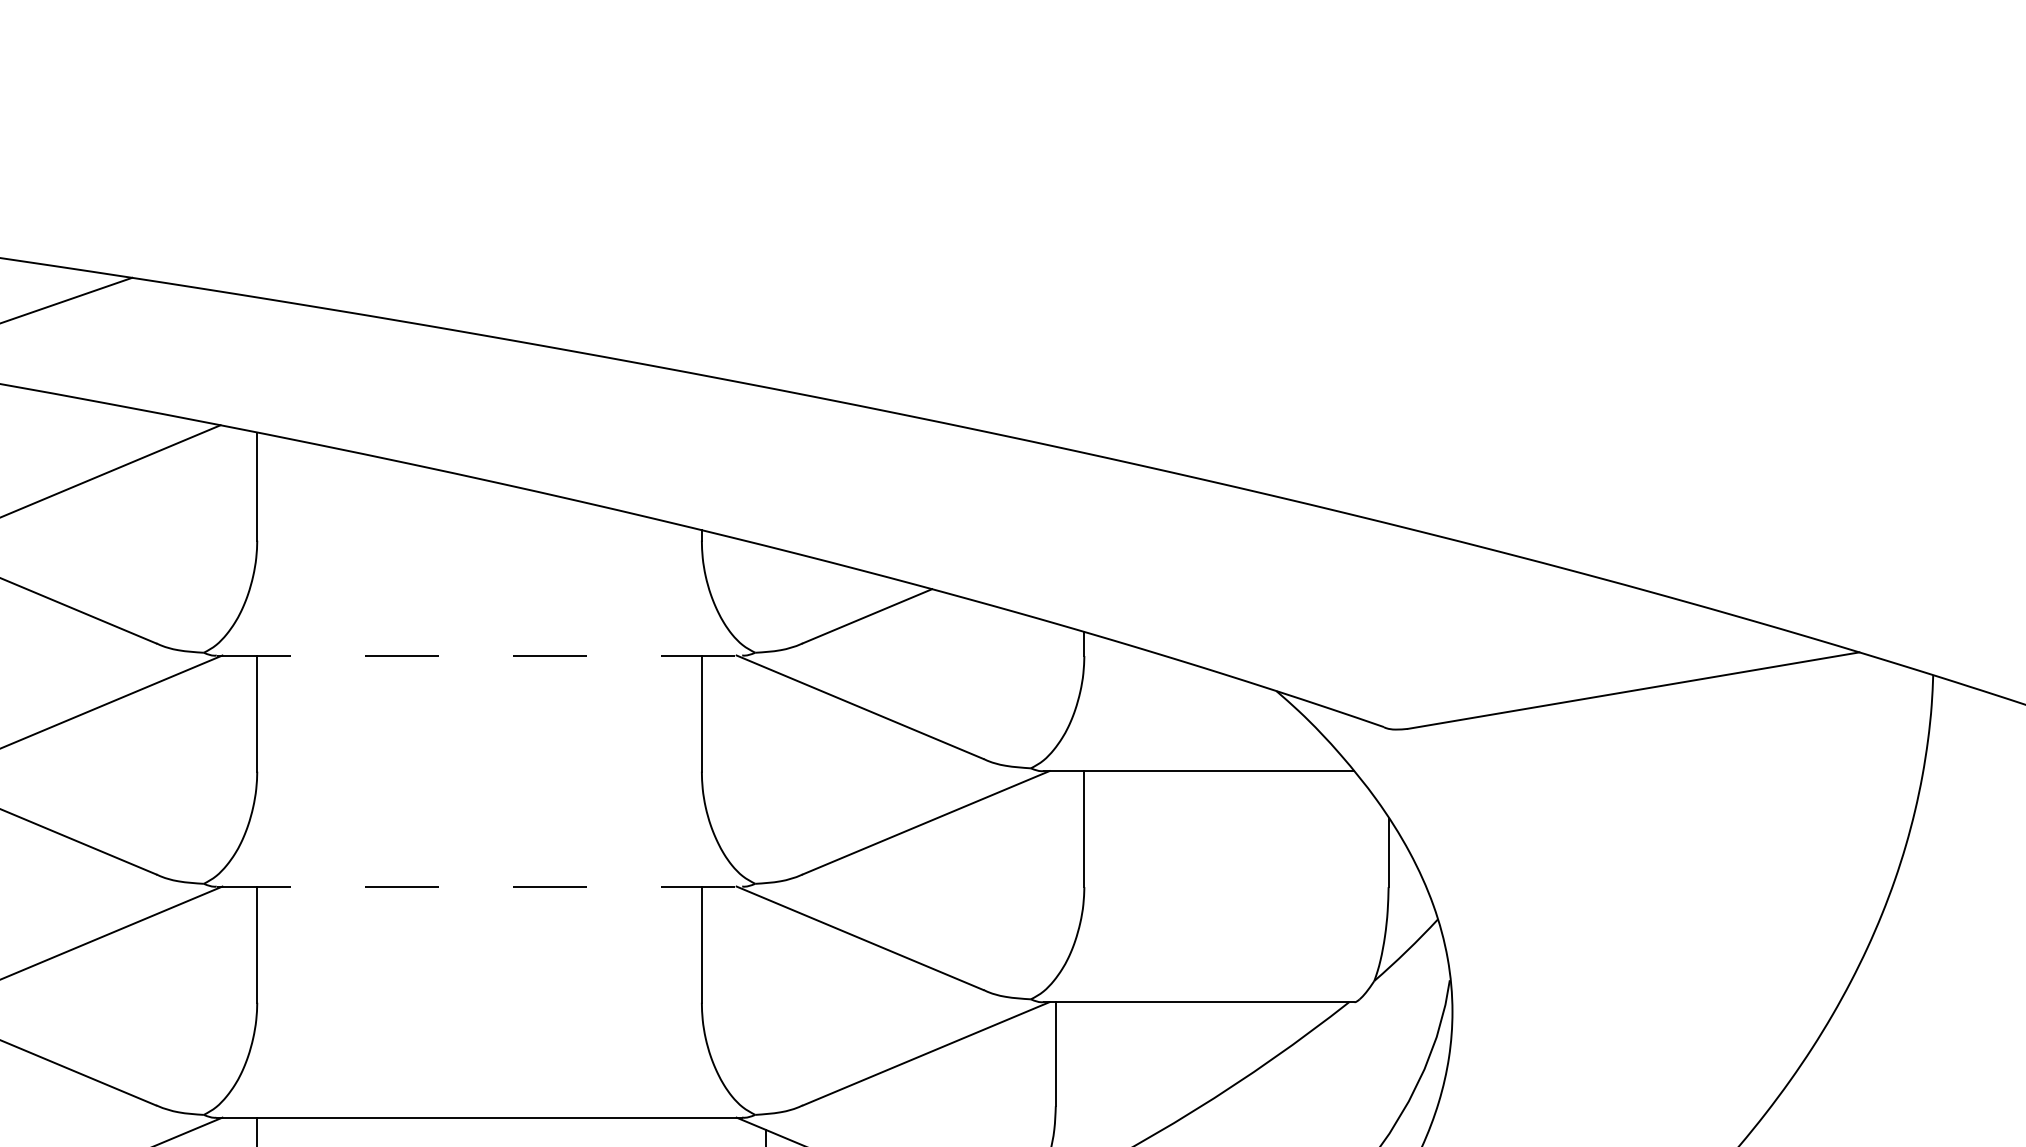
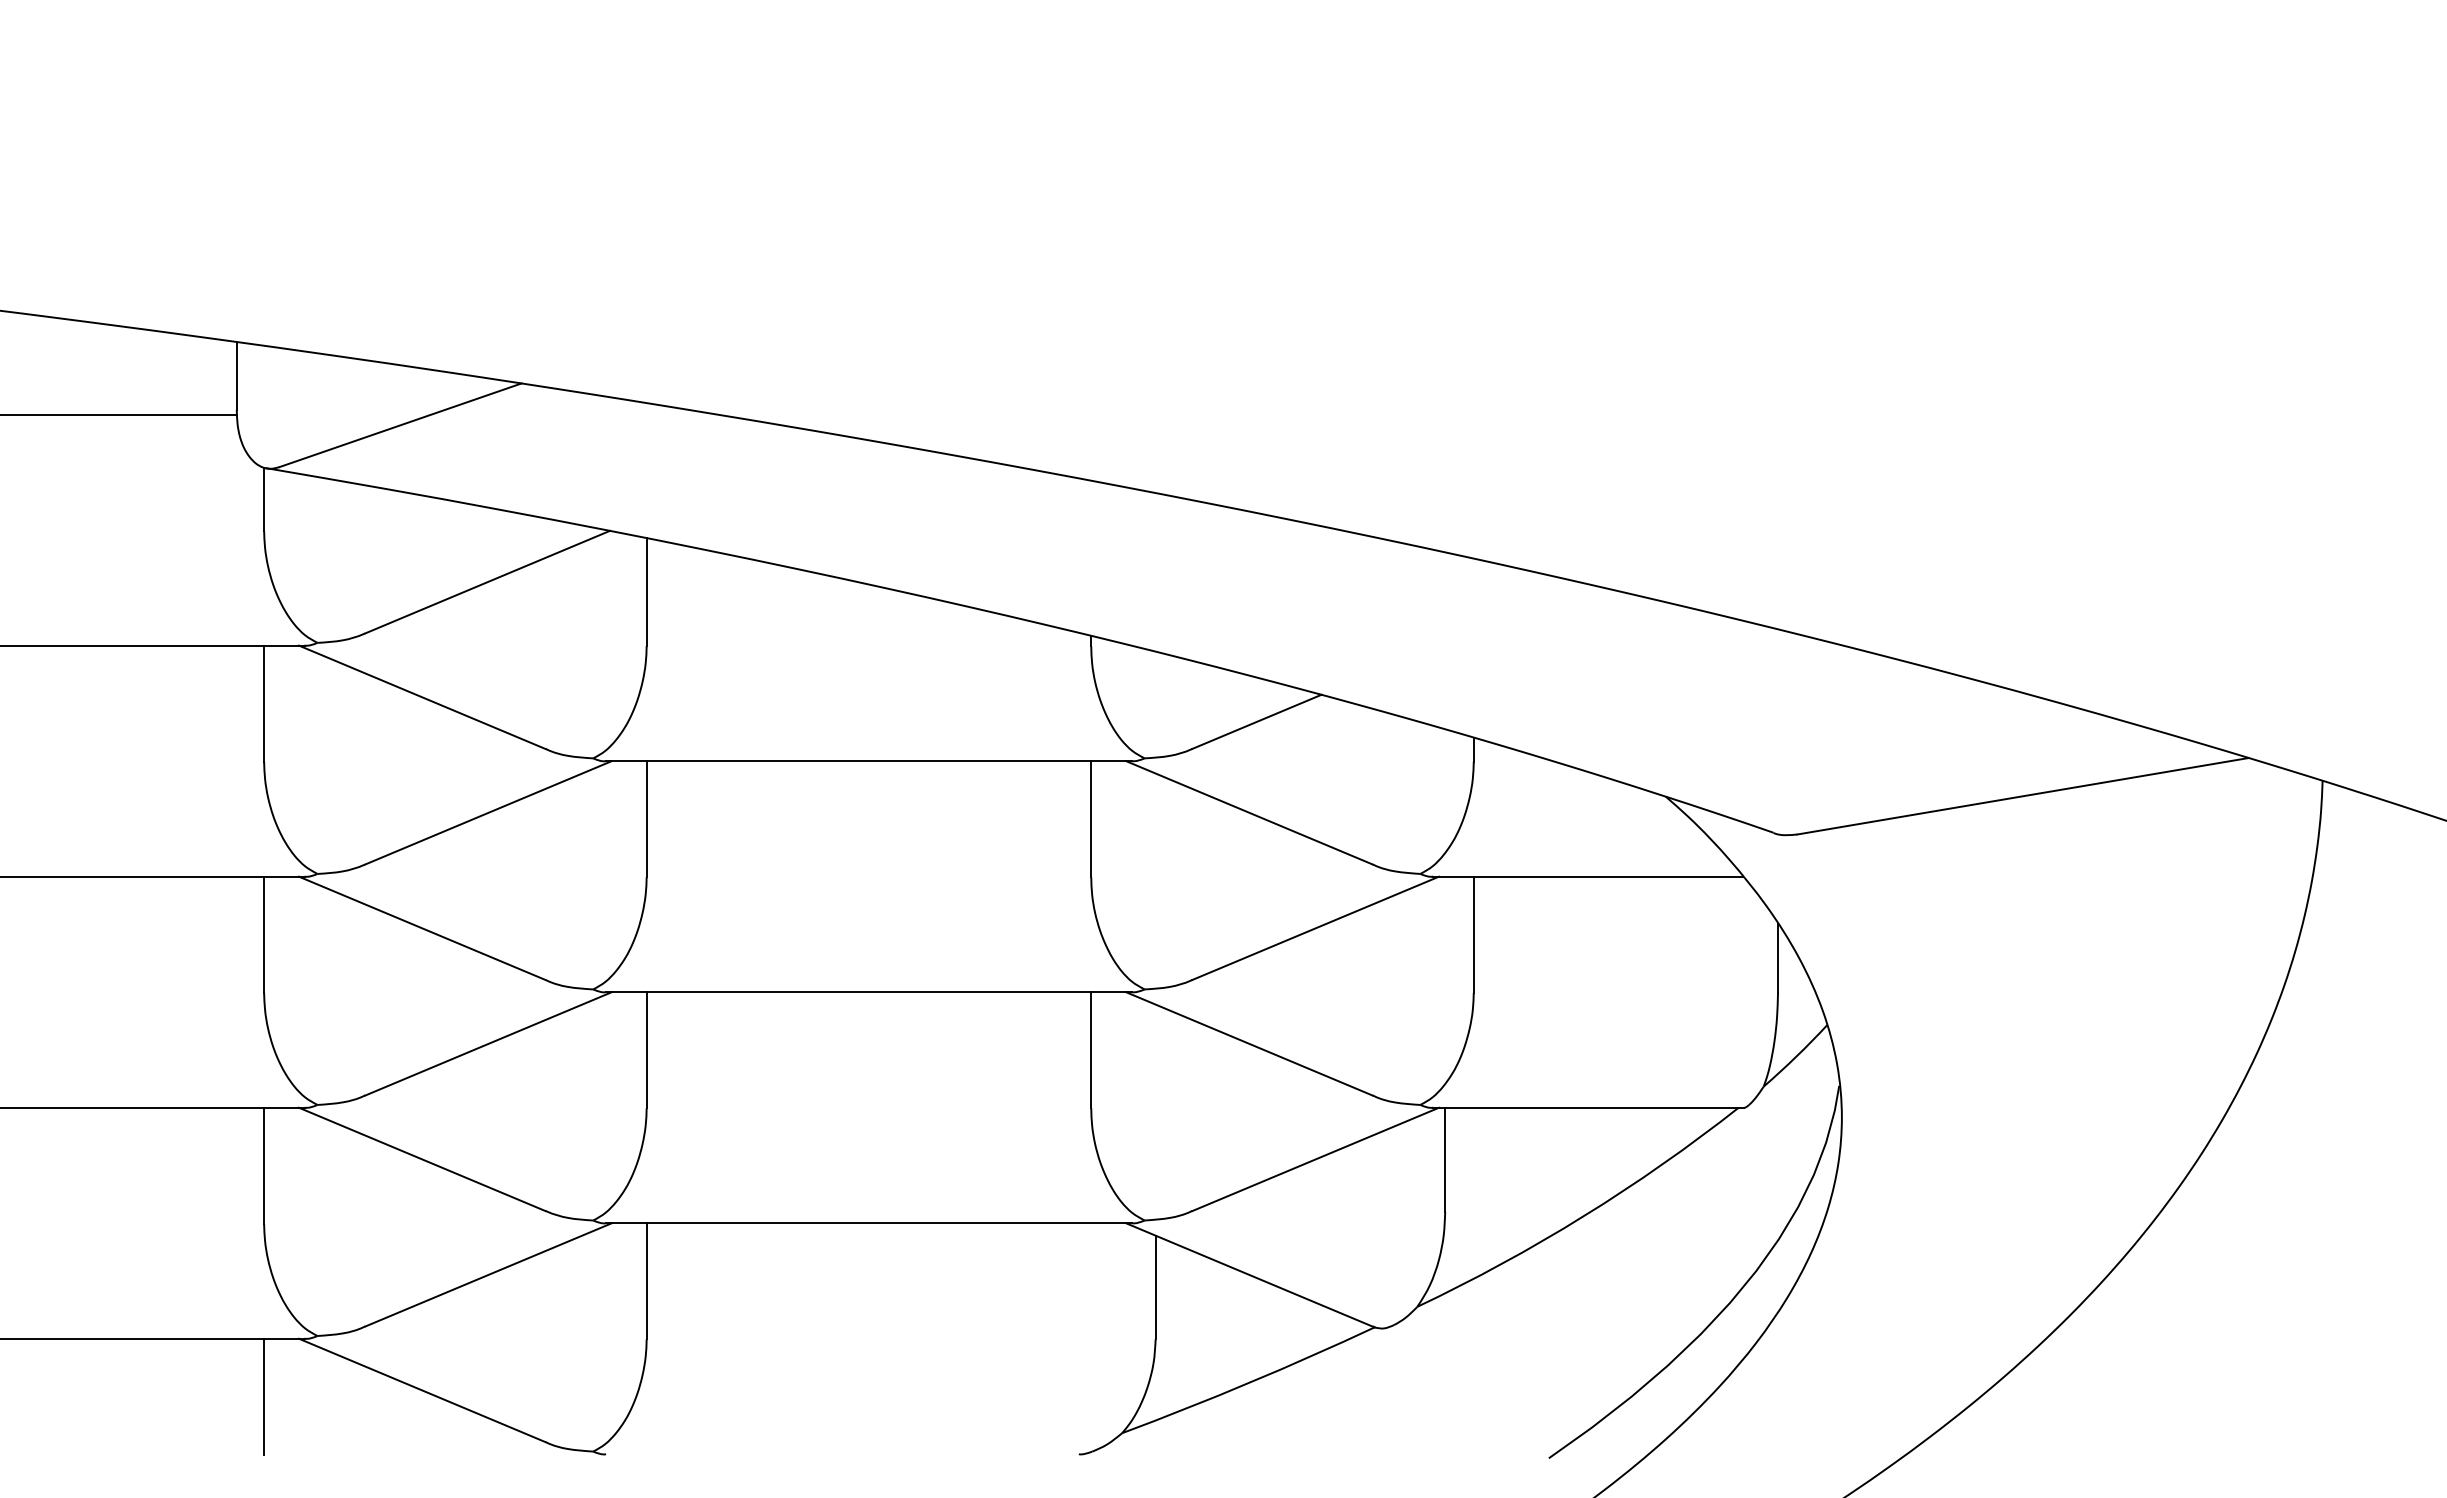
line: (479, 655) -> (868, 761), dashed -> solid
line: (479, 886) -> (868, 992), dashed -> solid

